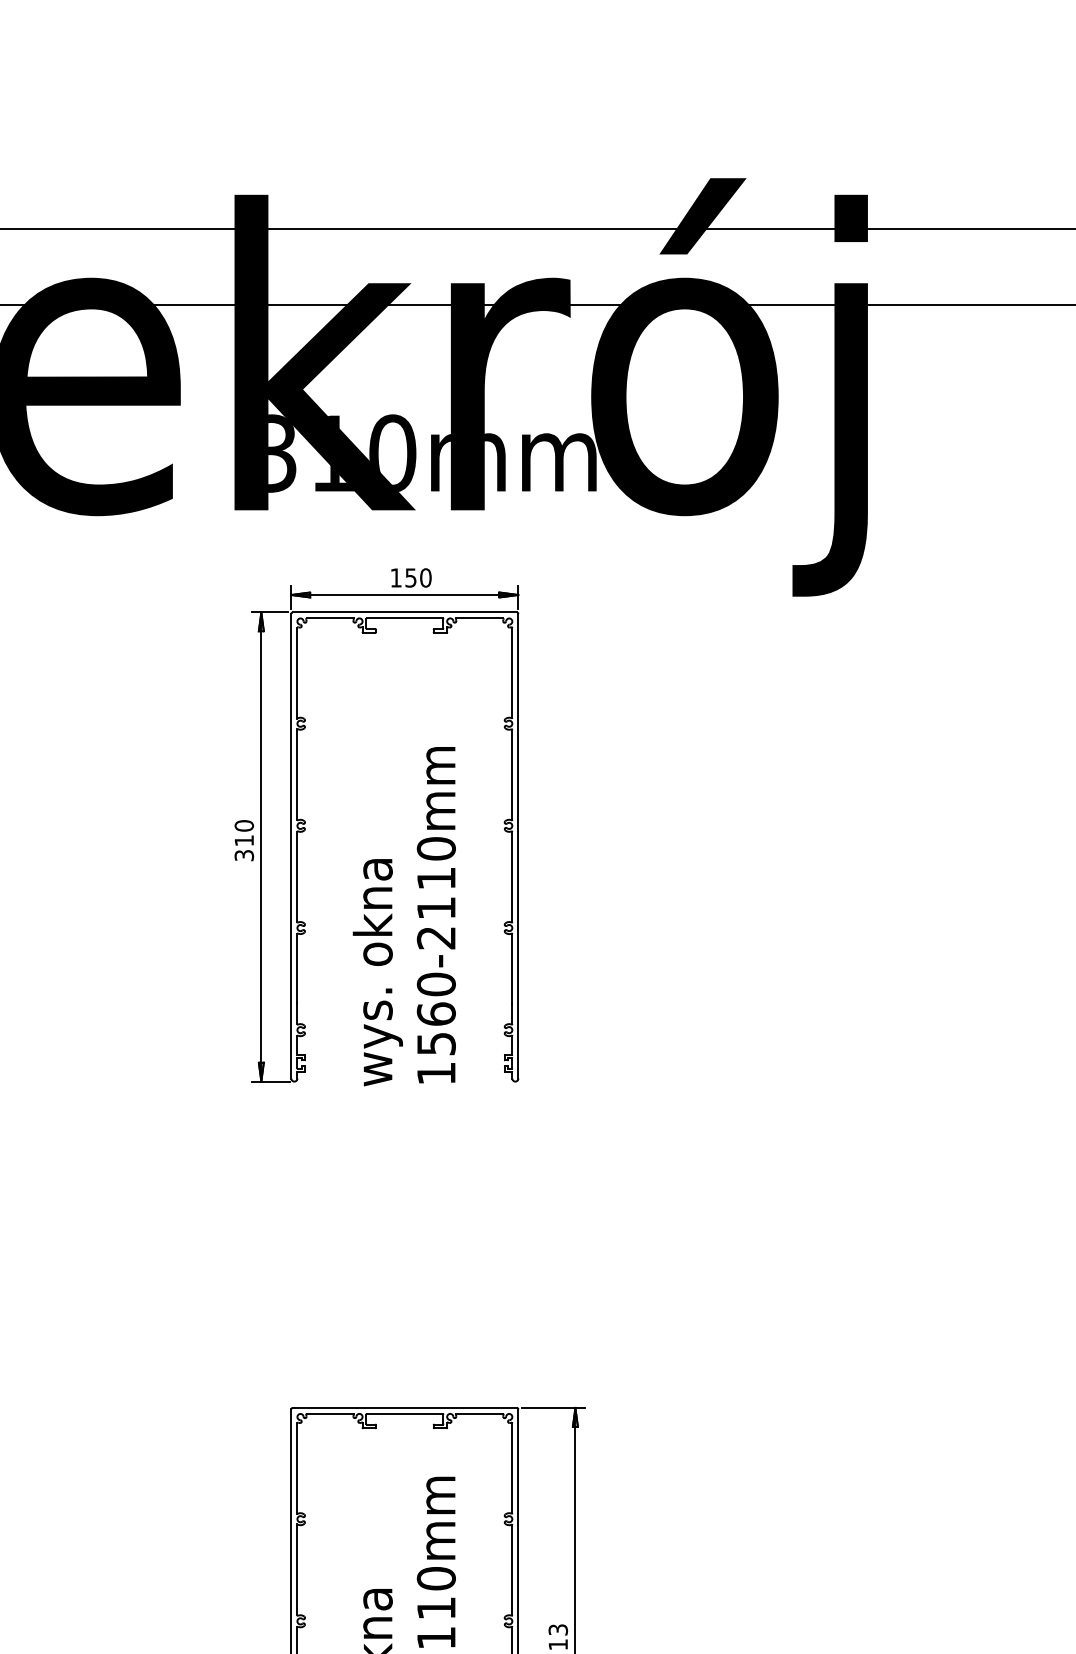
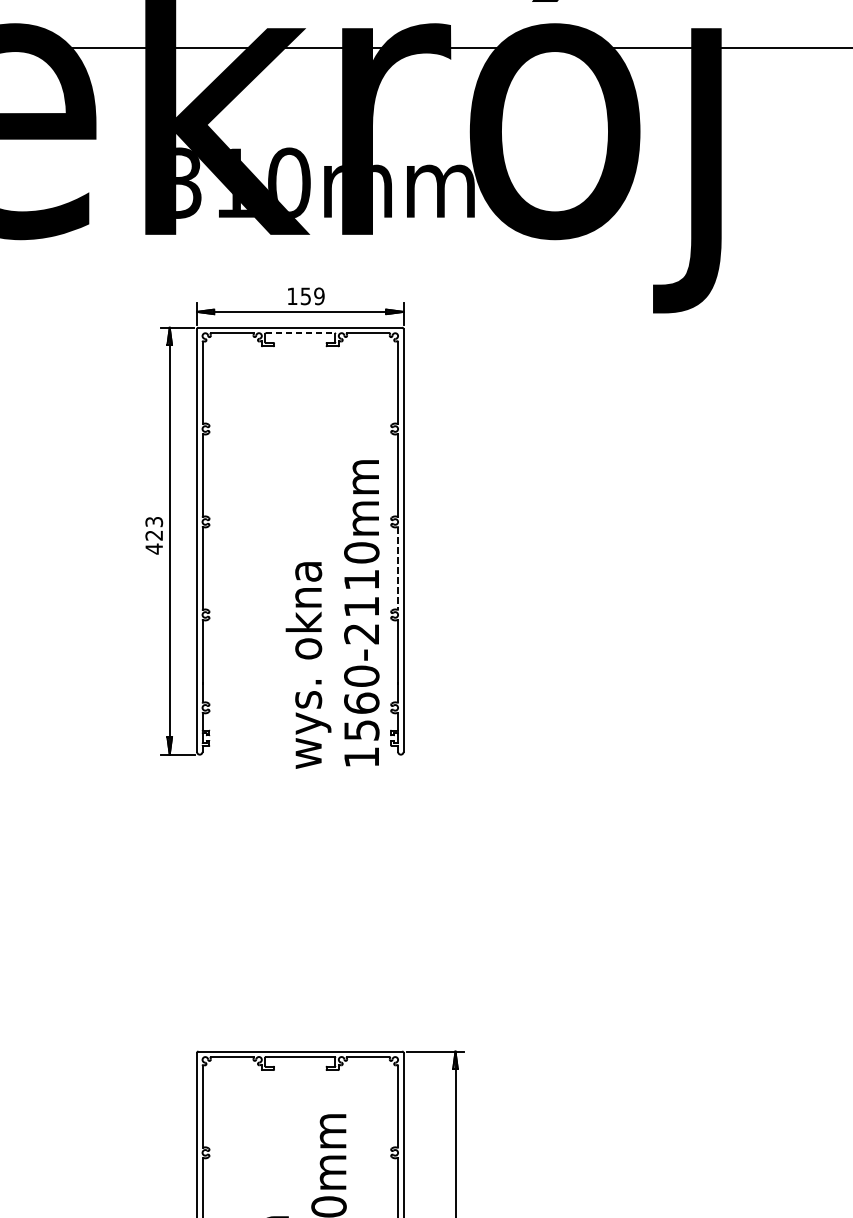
text: (425, 577) -> (319, 295), 150 -> 159
line: (404, 618) -> (299, 333), solid -> dashed
text: (244, 840) -> (154, 535), 310 -> 423
line: (512, 877) -> (398, 568), solid -> dashed
text: (403, 916) -> (331, 614), moved

